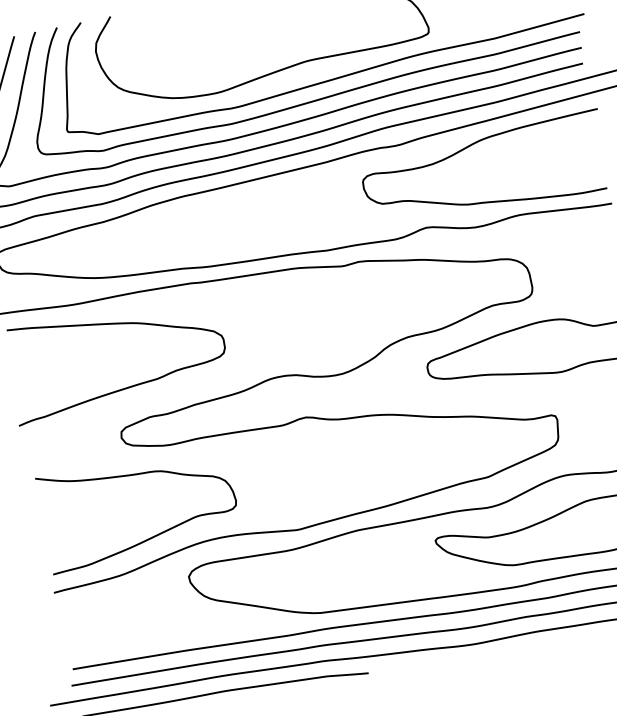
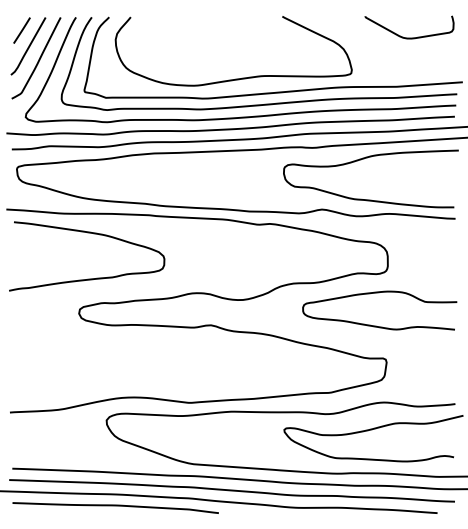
curve: (136, 476) -> (84, 342), removed

